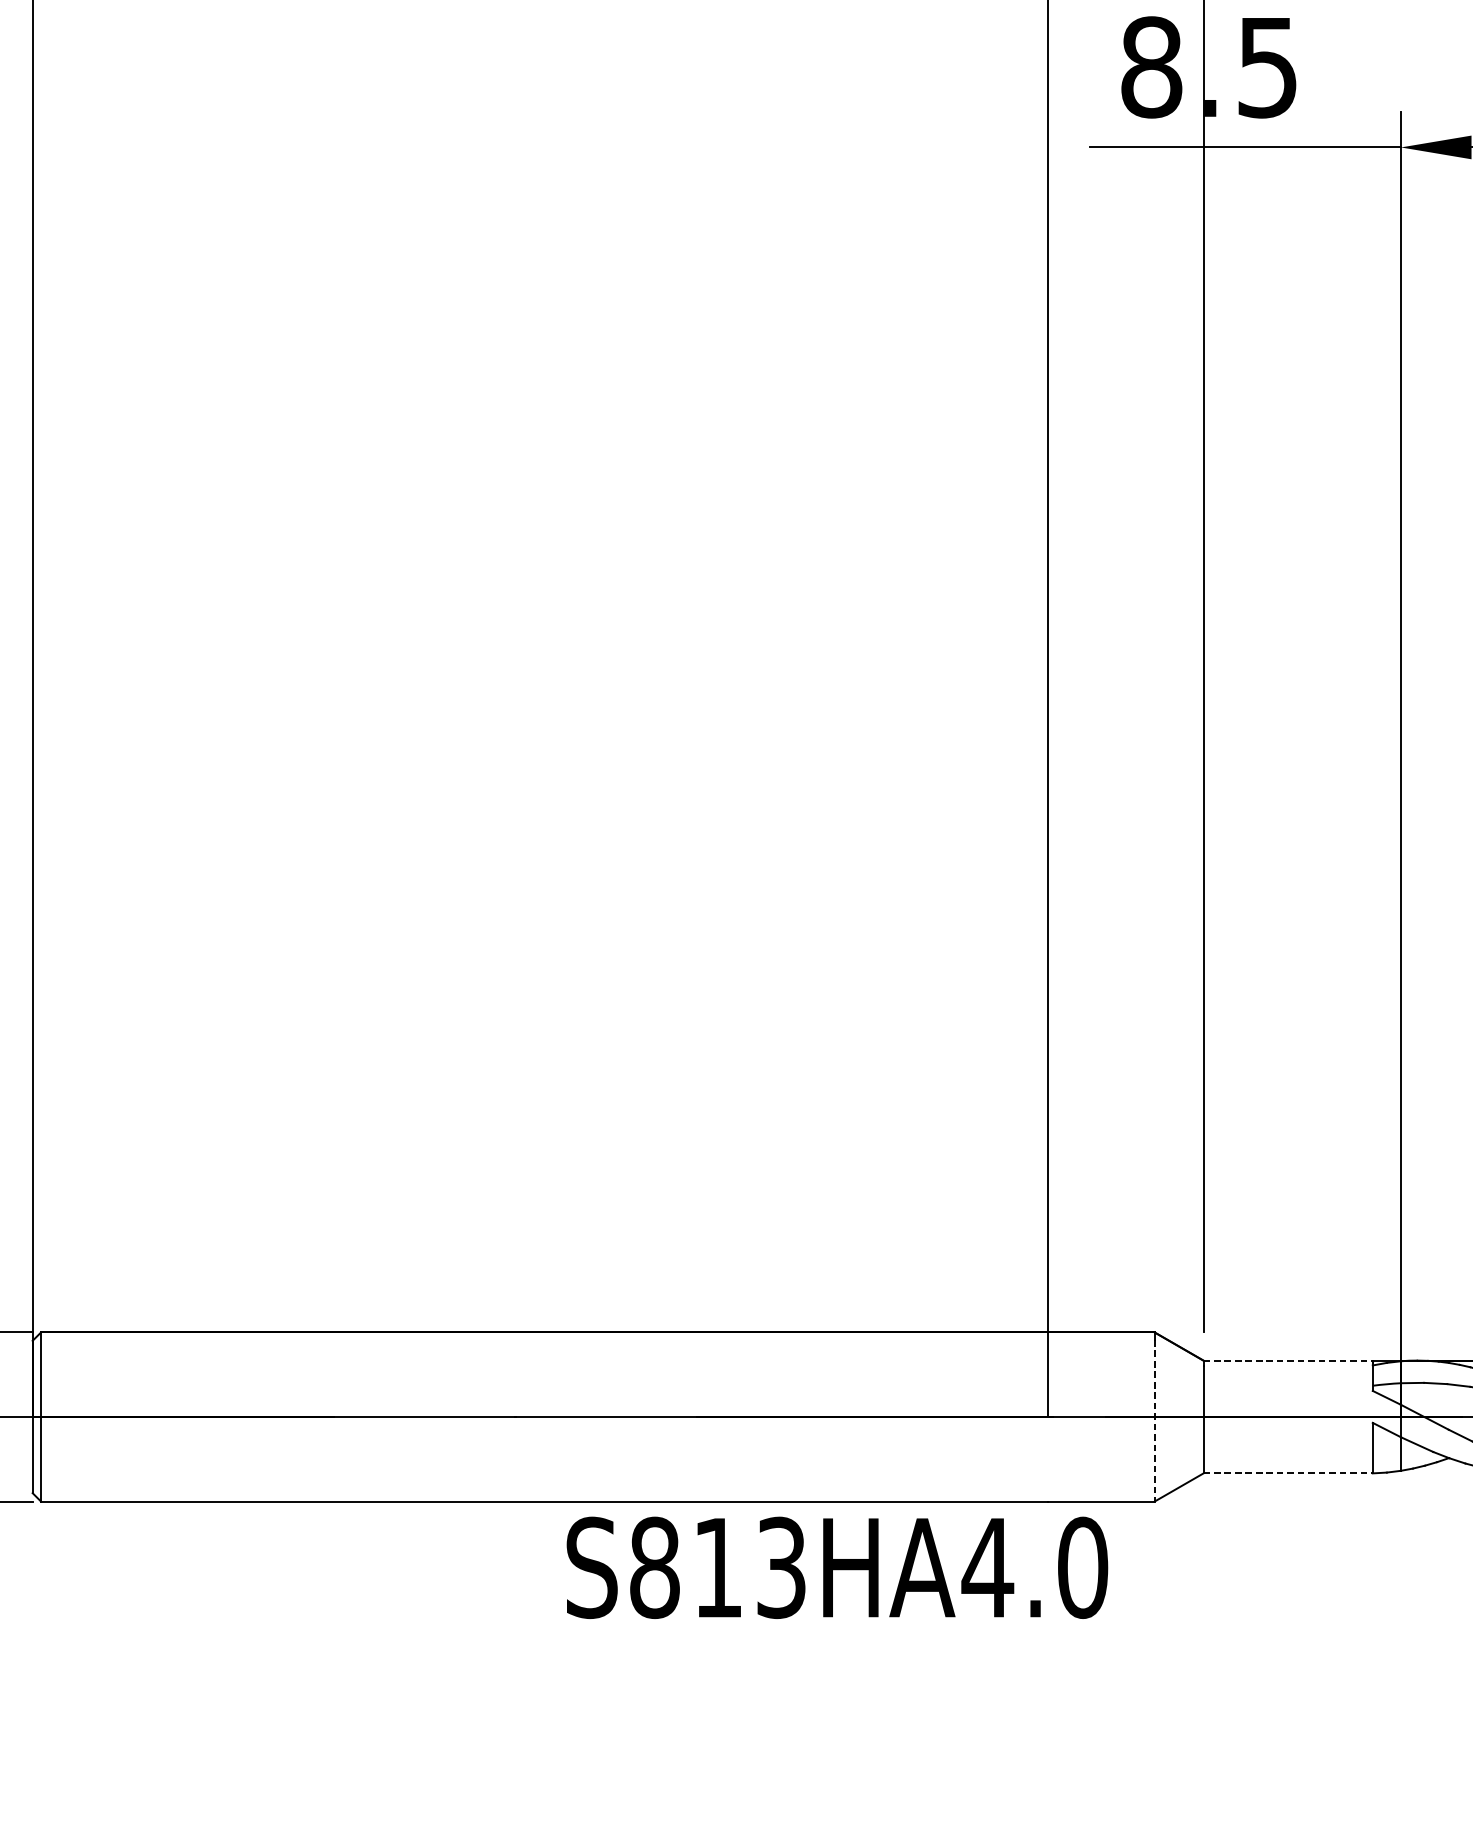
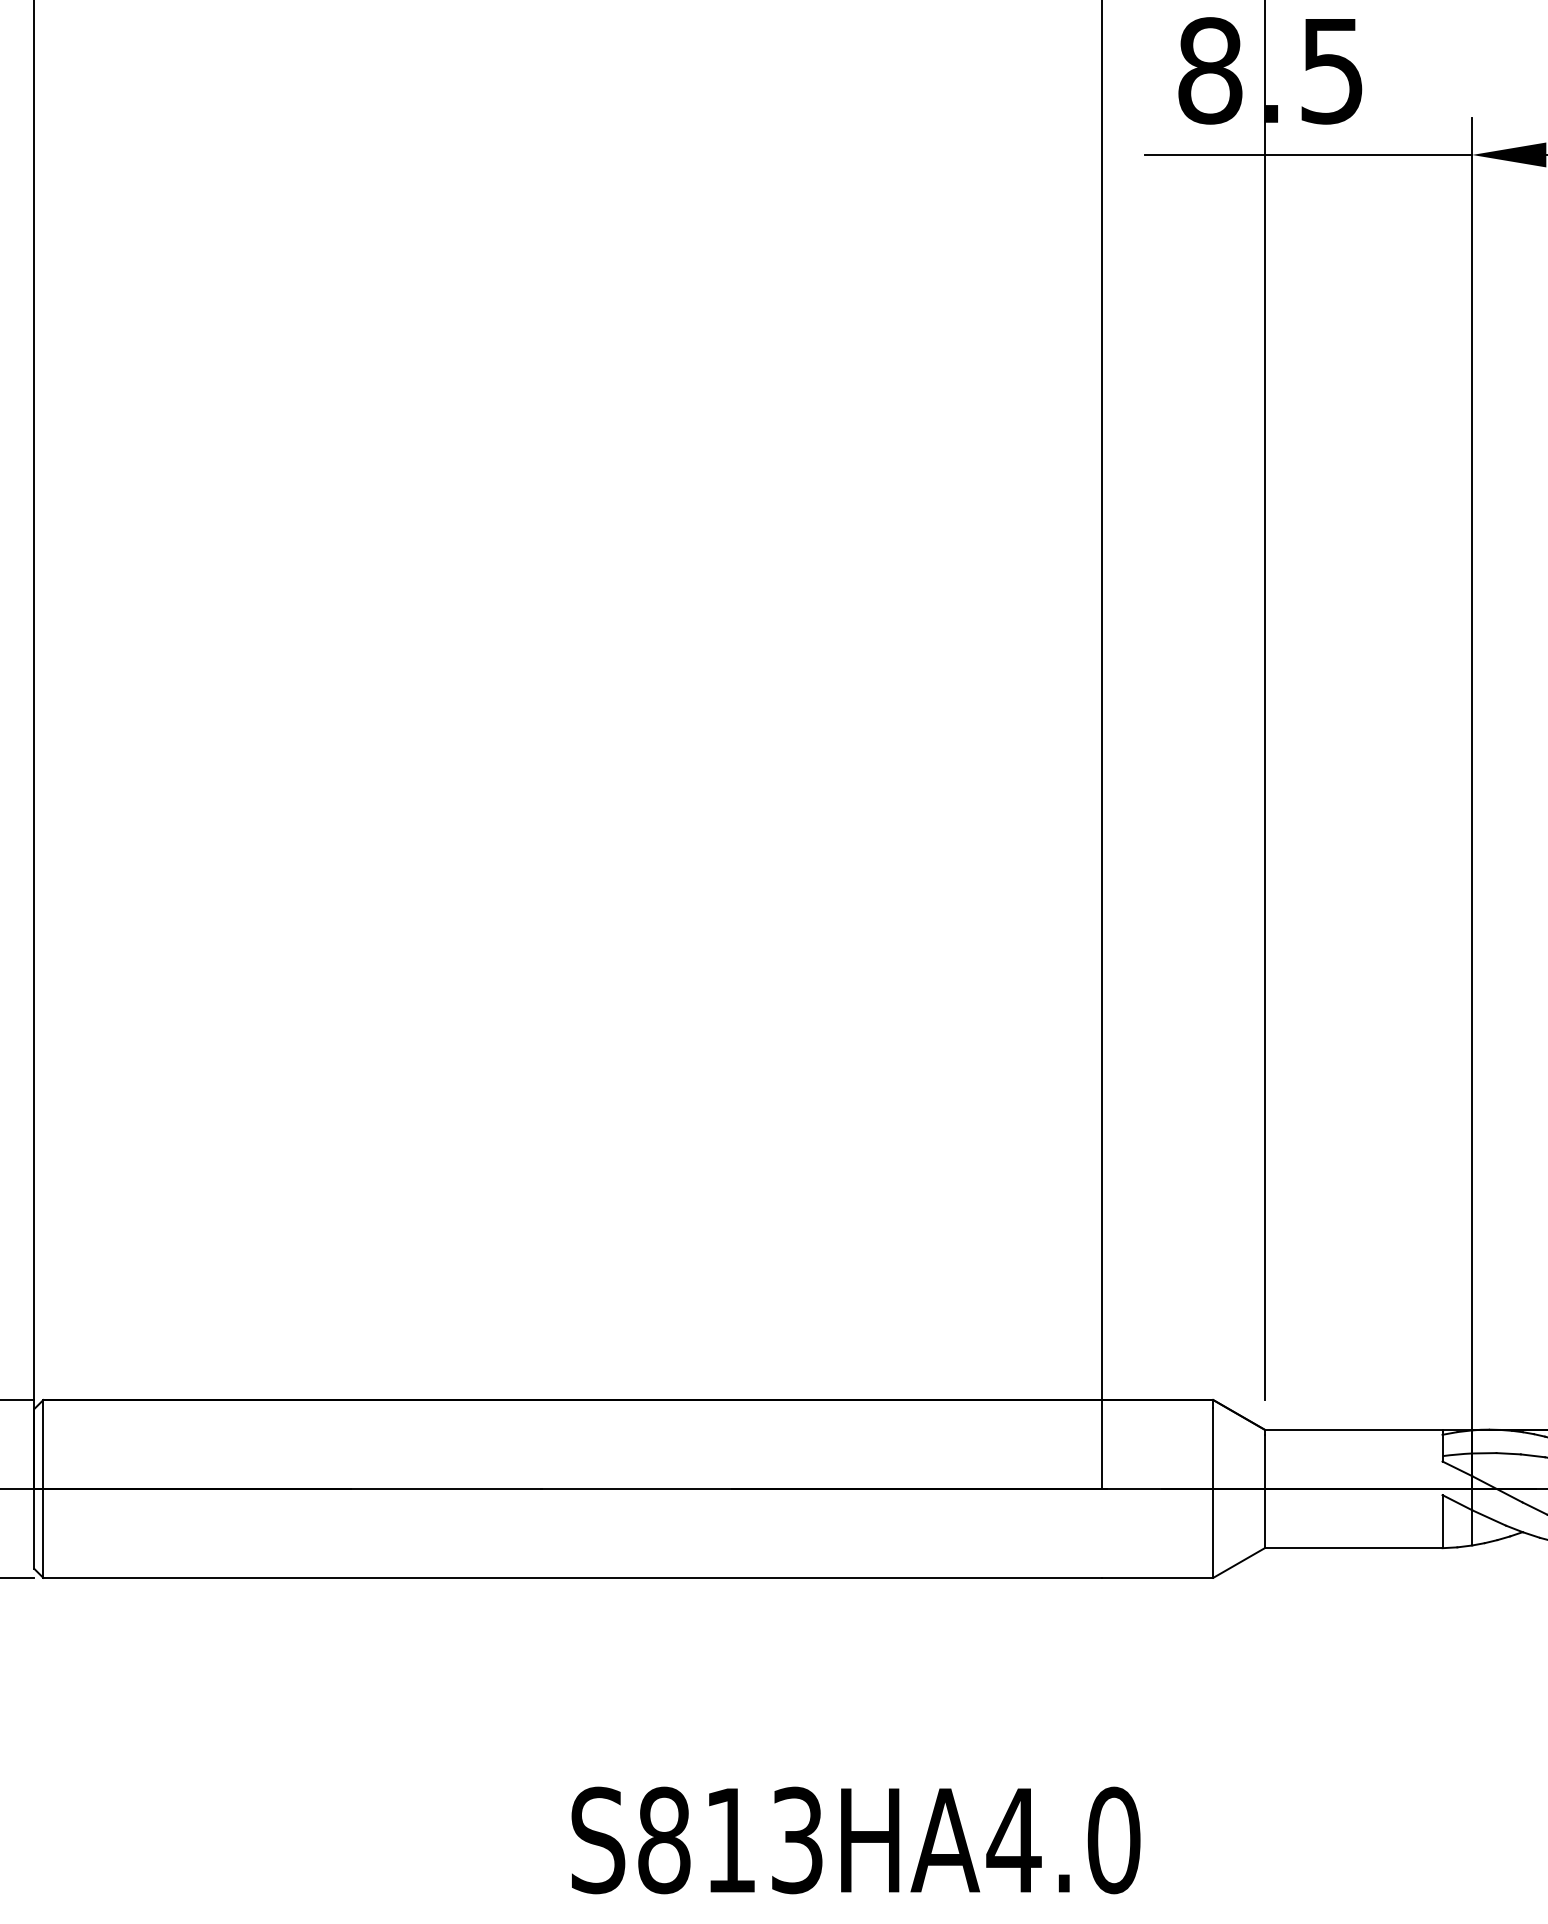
line: (1288, 1360) -> (1353, 1429), dashed -> solid
line: (1154, 1420) -> (1213, 1492), dashed -> solid
line: (1288, 1473) -> (1353, 1548), dashed -> solid
text: (836, 1567) -> (855, 1840), moved

